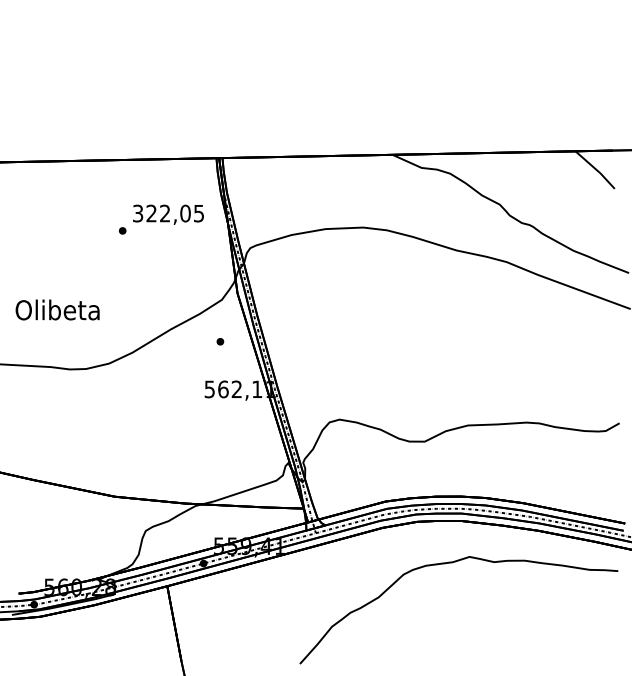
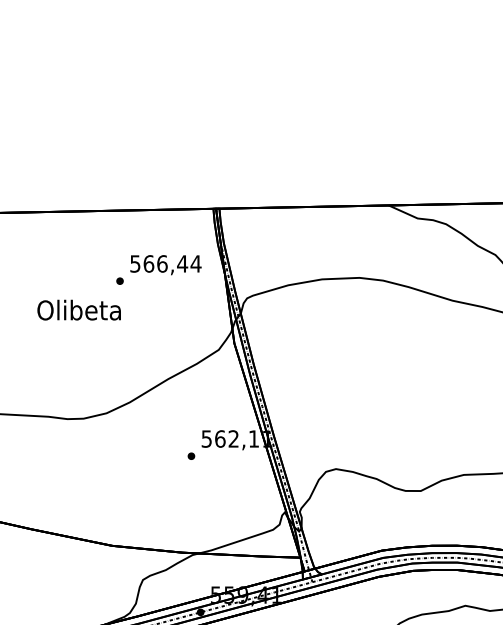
text: (168, 213) -> (165, 263), 322,05 -> 566,44
text: (57, 309) -> (79, 309), moved
part: (220, 341) -> (191, 456), moved

